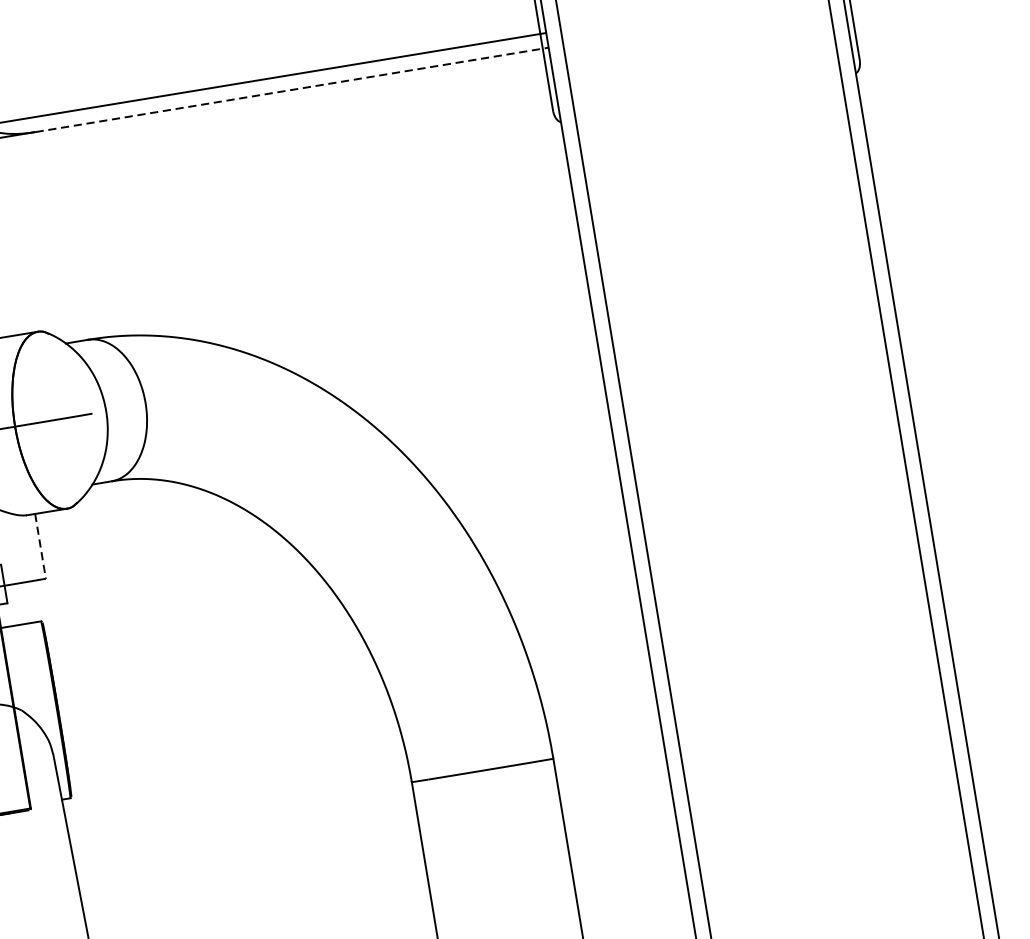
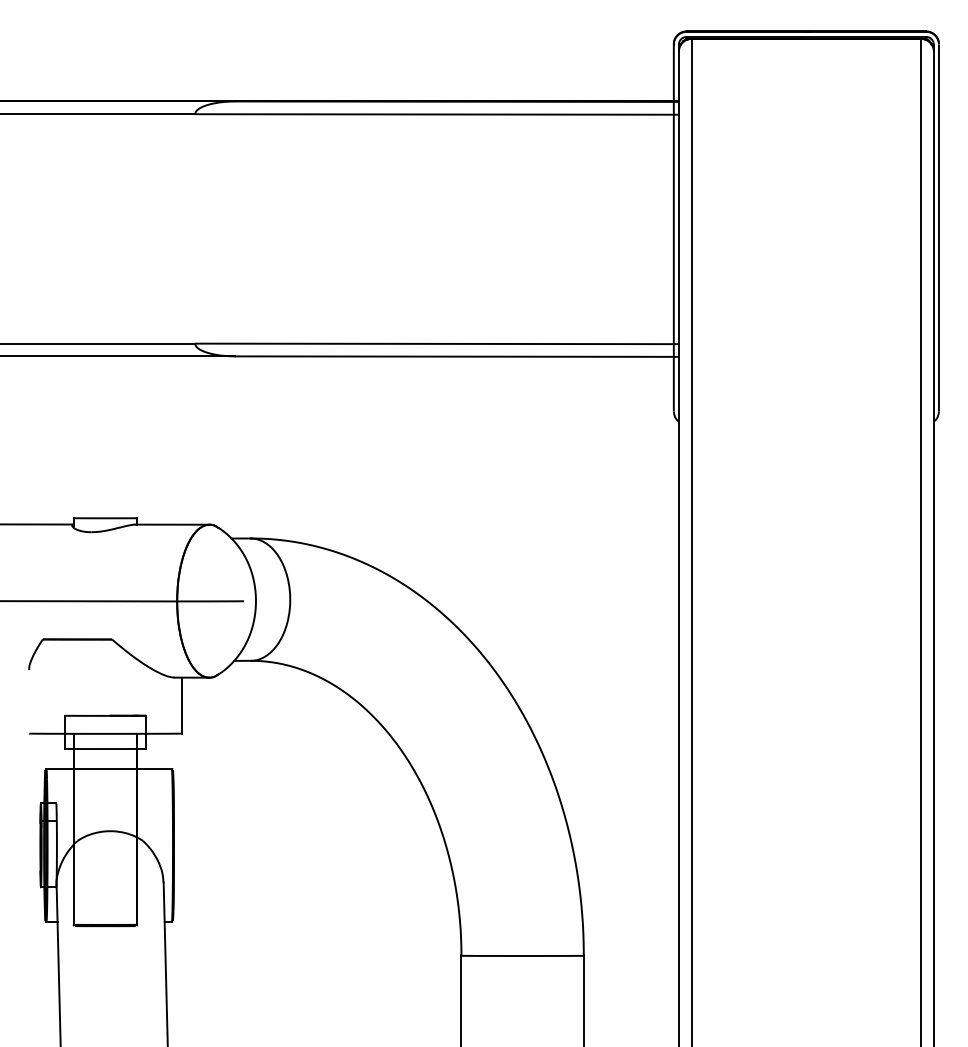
line: (292, 89) -> (457, 356), dashed -> solid
line: (40, 547) -> (181, 706), dashed -> solid

